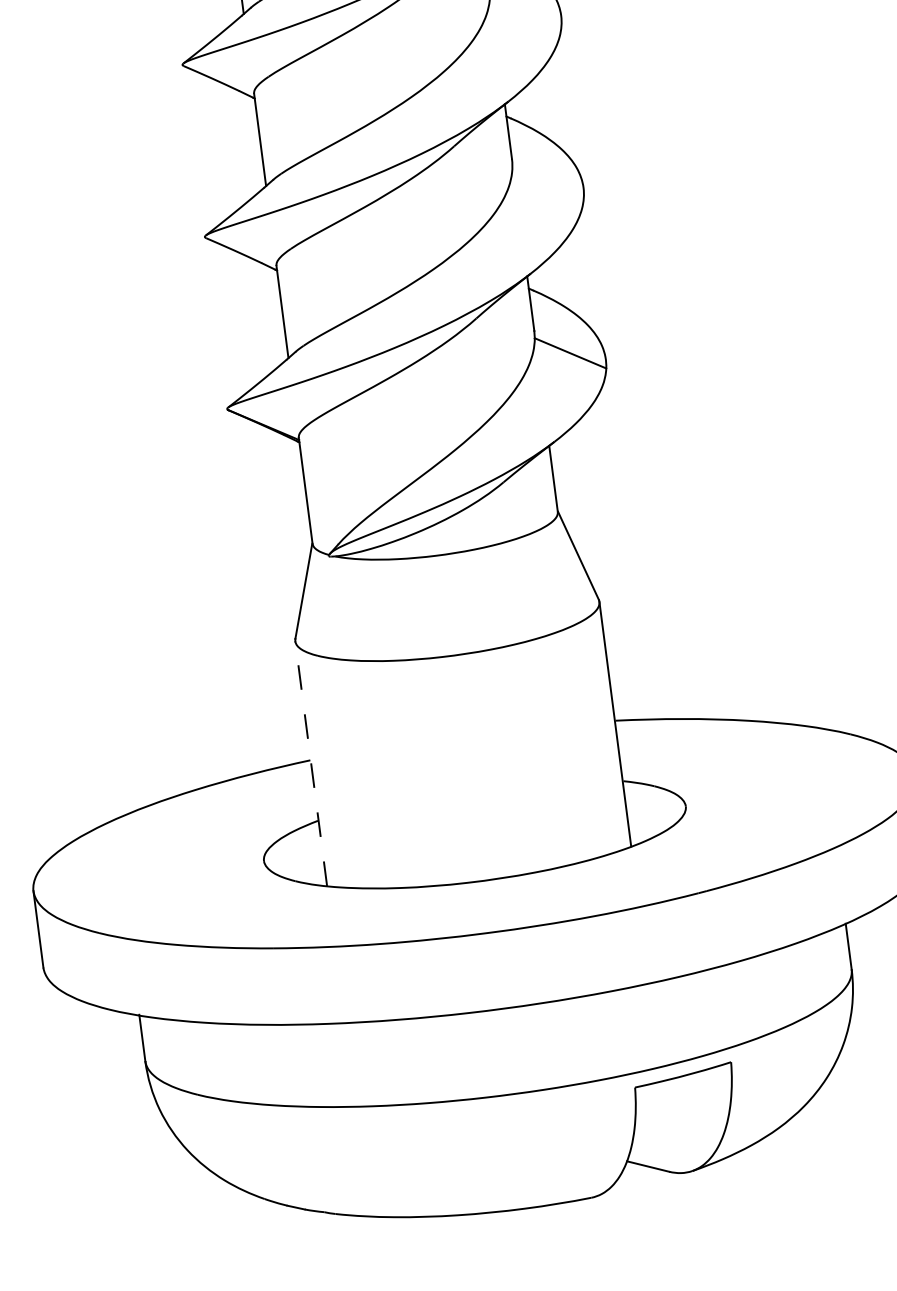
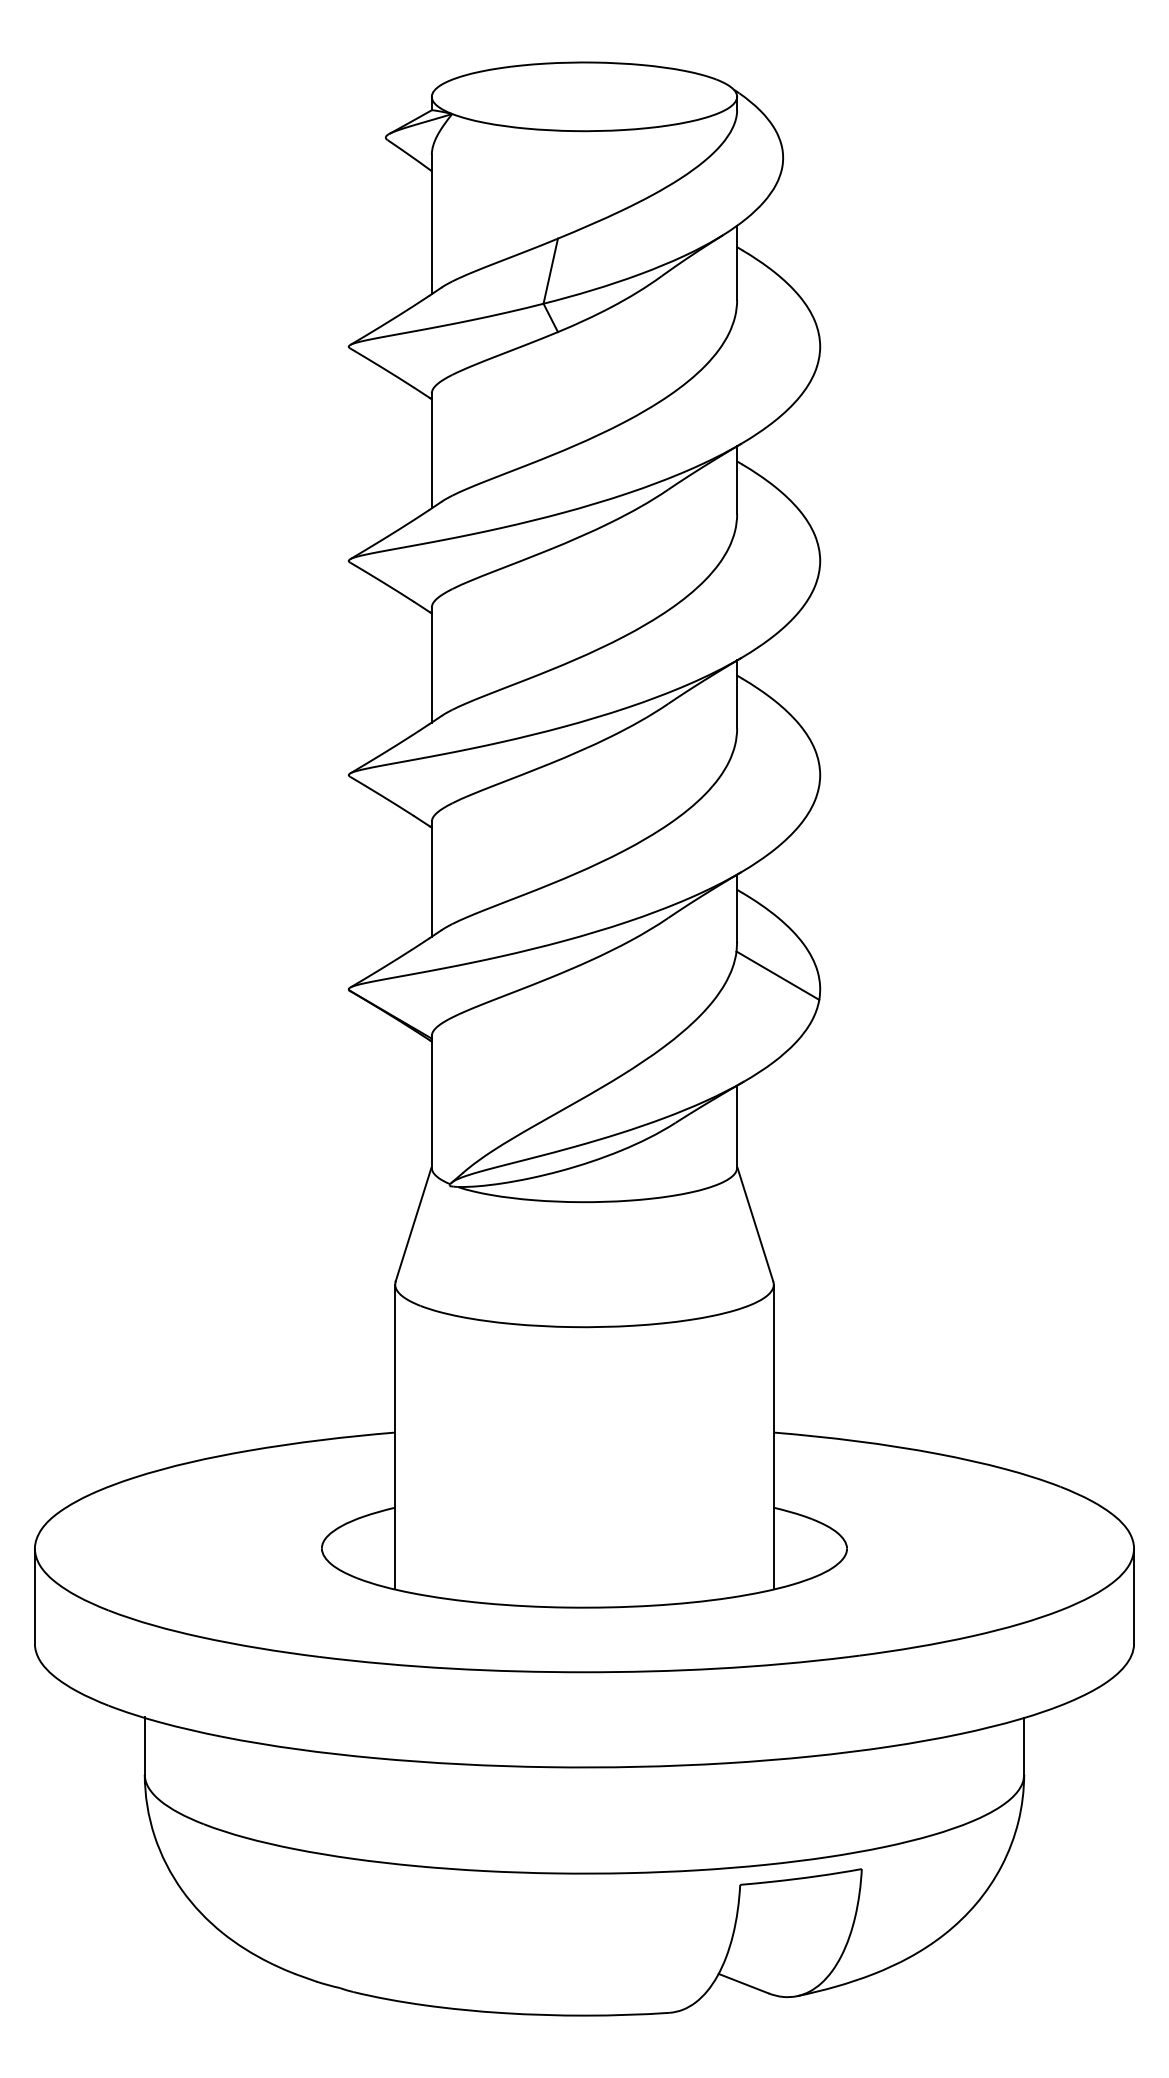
line: (311, 763) -> (395, 1436), dashed -> solid

